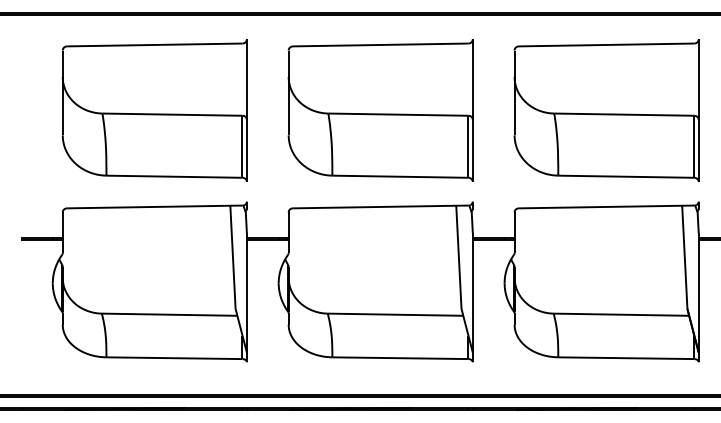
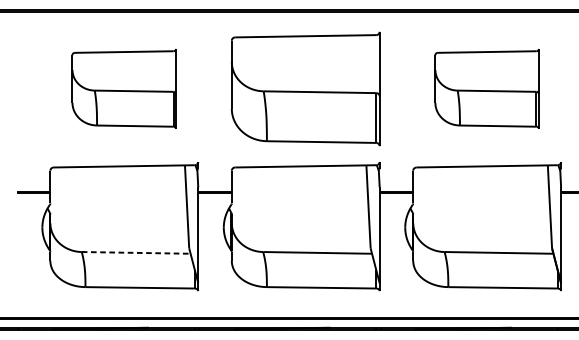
part: (154, 110) -> (124, 88), size x0.7
part: (606, 110) -> (487, 88), size x0.7
line: (169, 314) -> (136, 252), solid -> dashed

